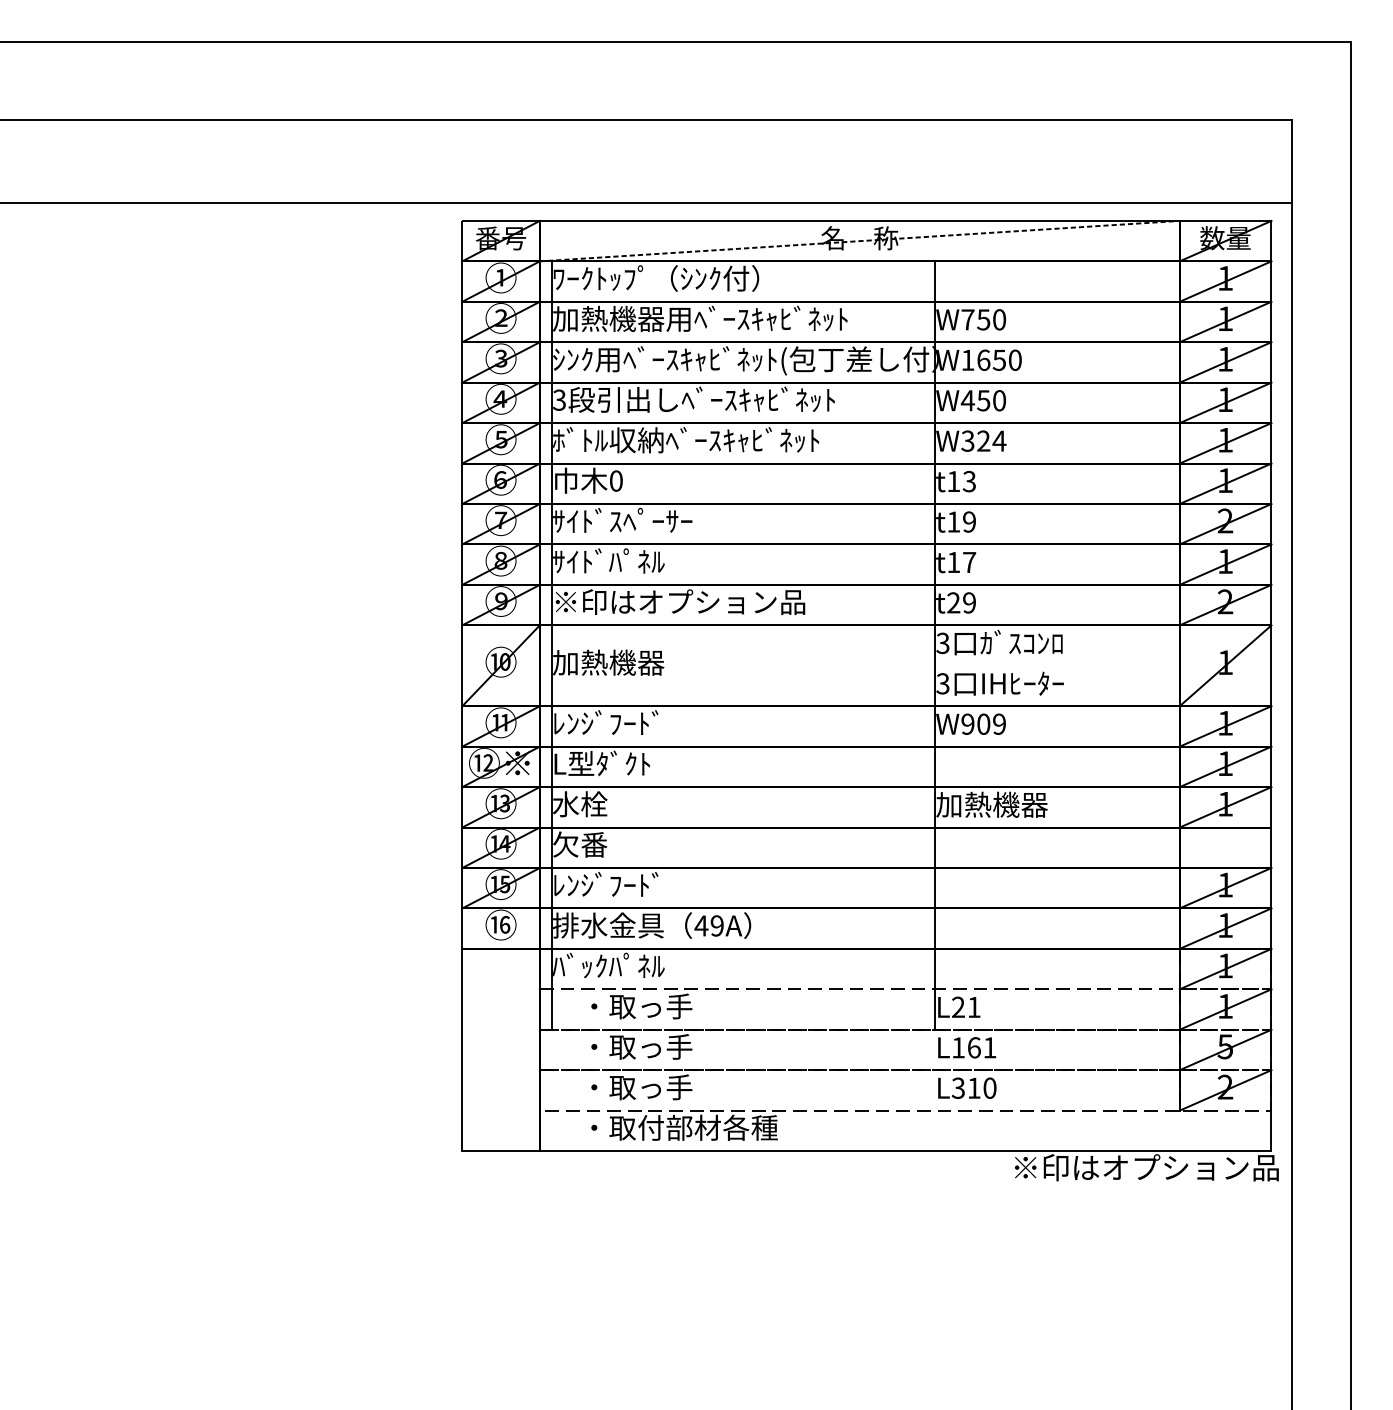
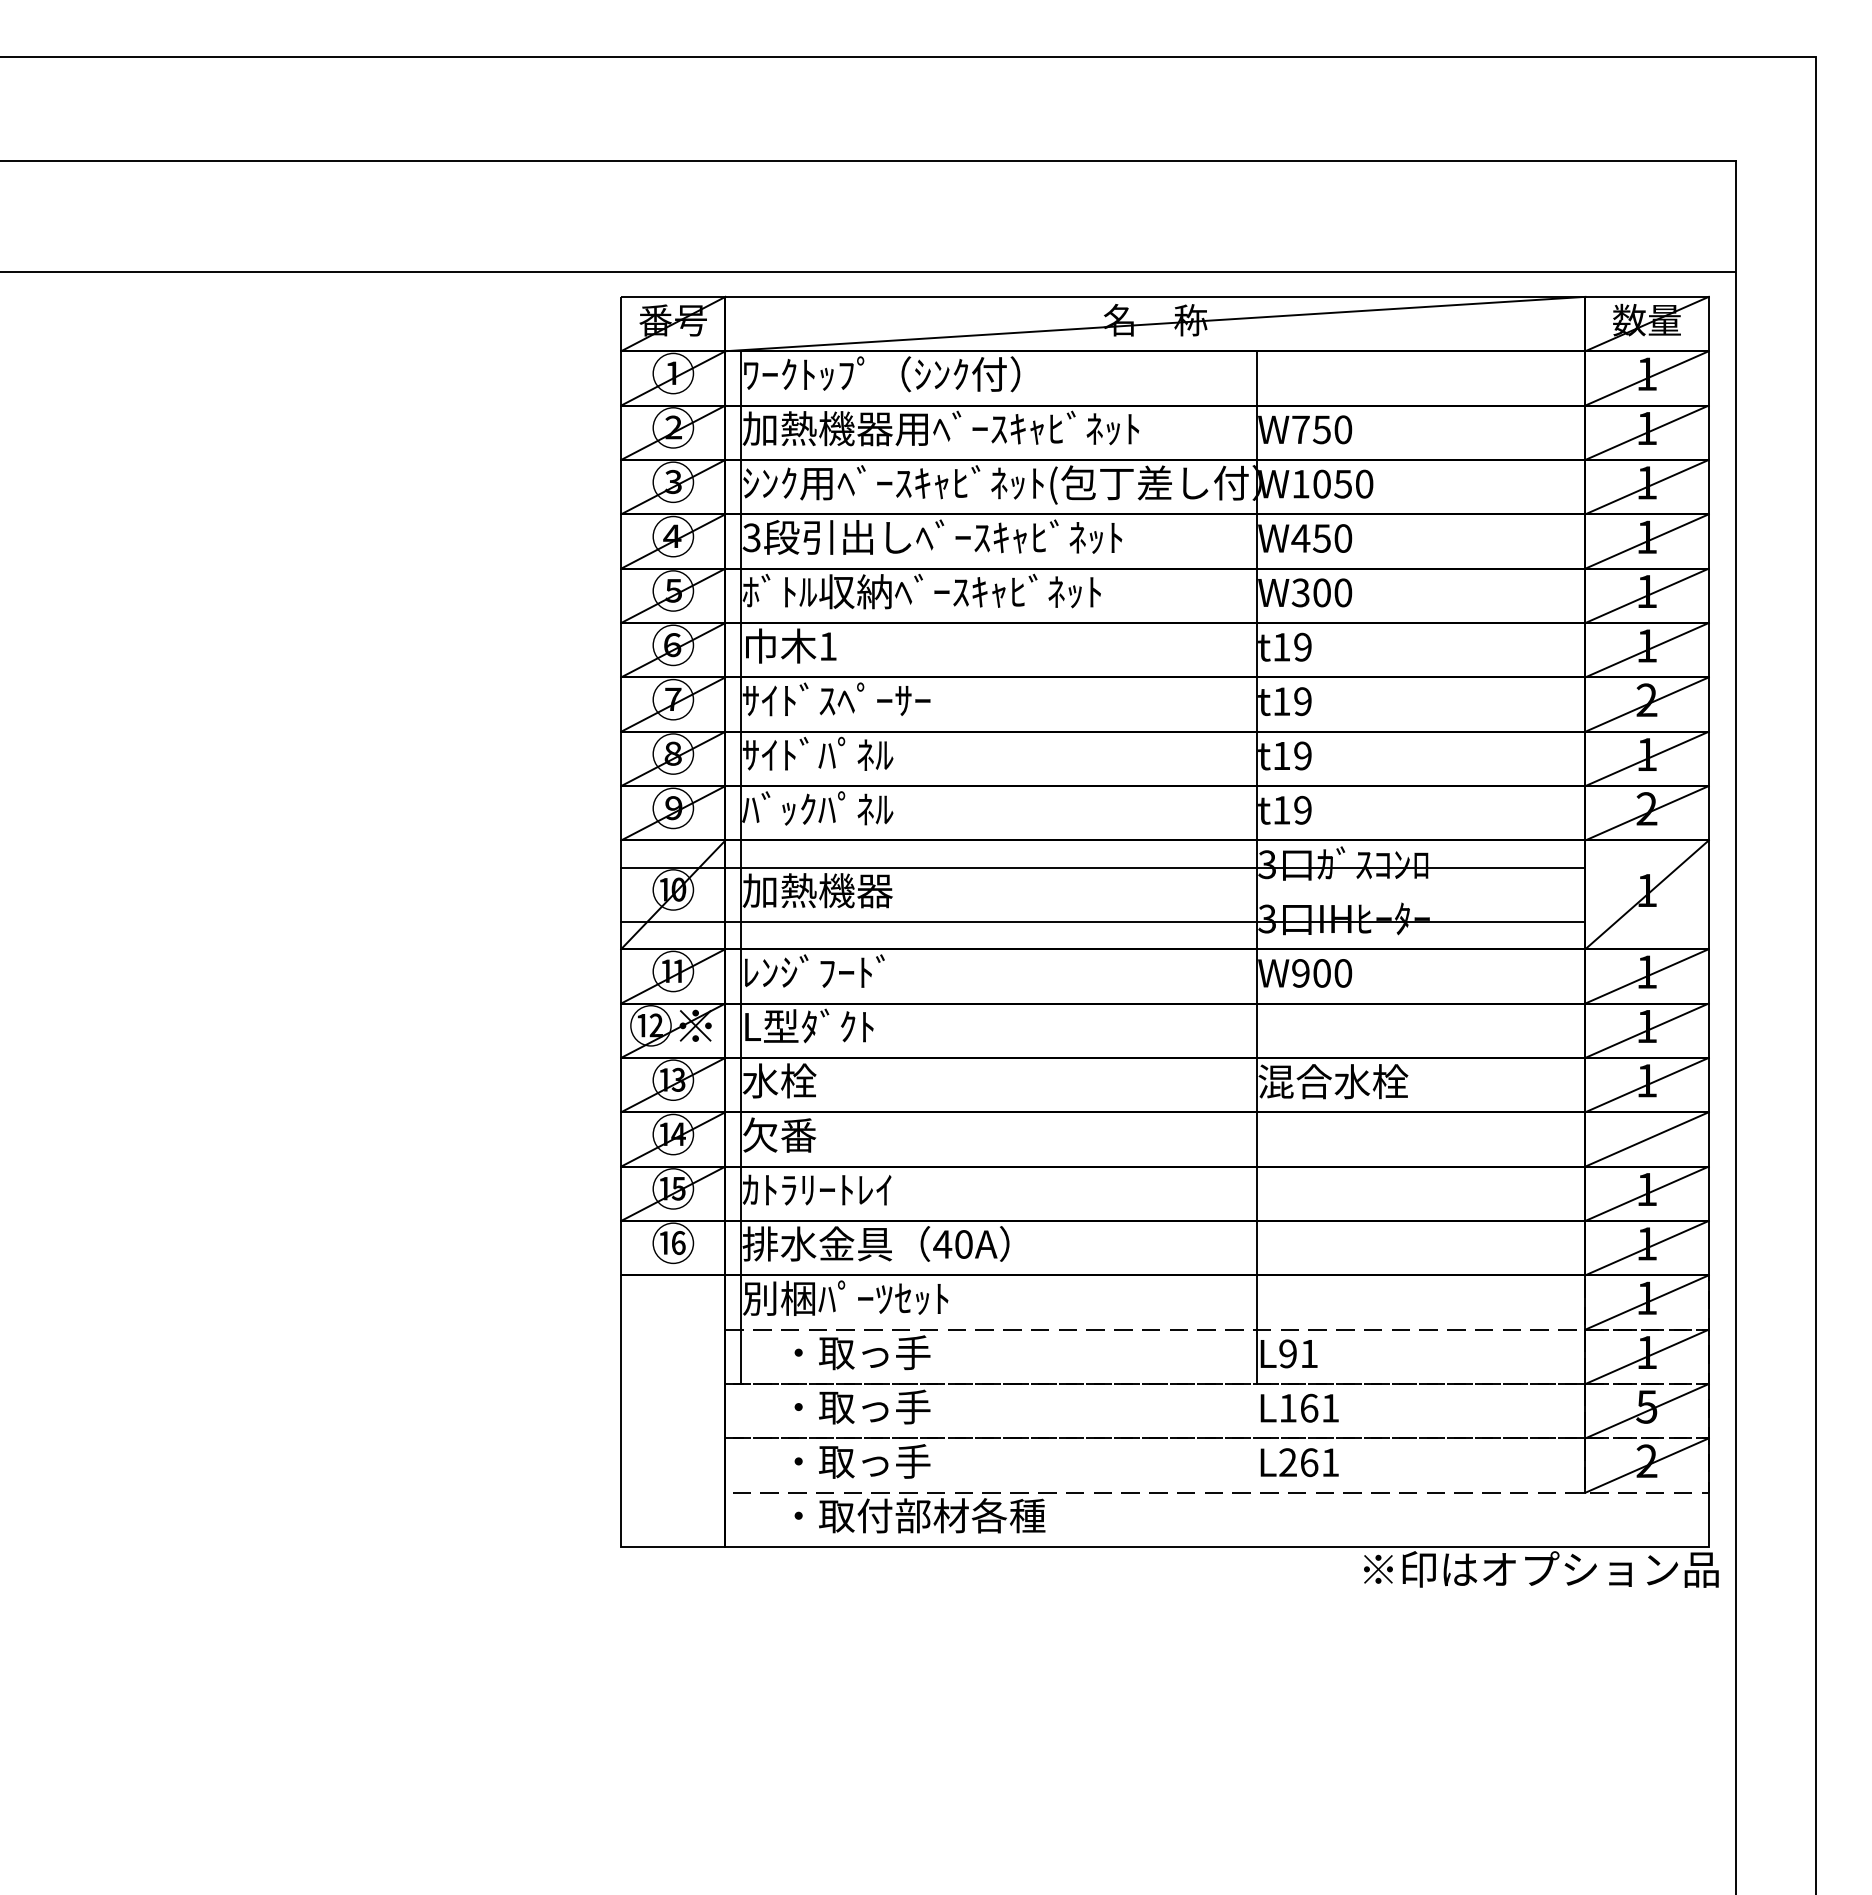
line: (859, 241) -> (1155, 324), dashed -> solid
text: (984, 359) -> (1322, 483), W1650 -> W1050
text: (991, 440) -> (1332, 592), W324 -> W300
text: (615, 481) -> (827, 646), 0 -> 1
text: (969, 481) -> (1302, 647), t13 -> t19
text: (969, 562) -> (1302, 755), t17 -> t19
text: (679, 601) -> (912, 808), ※印はオプション品 -> ﾊﾞｯｸﾊﾟﾈﾙ
text: (953, 602) -> (1281, 809), t29 -> t19
line: (821, 645) -> (1103, 867), added
line: (821, 685) -> (1103, 921), added
text: (999, 724) -> (1343, 973), W909 -> W900
text: (992, 804) -> (1333, 1081), 加熱機器 -> 混合水栓
line: (1225, 847) -> (1646, 1139), added
text: (607, 884) -> (816, 1188), ﾚﾝｼﾞﾌｰﾄﾞ -> ｶﾄﾗﾘｰﾄﾚｲ
text: (716, 925) -> (963, 1244), 49A -> 40A
text: (629, 965) -> (845, 1297), ﾊﾞｯｸﾊﾟﾈﾙ -> 別梱ﾊﾟｰﾂｾｯﾄ
text: (958, 1007) -> (1287, 1354), L21 -> L91
text: (974, 1088) -> (1309, 1462), L310 -> L261

